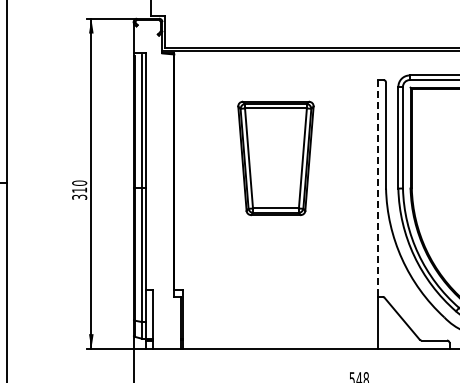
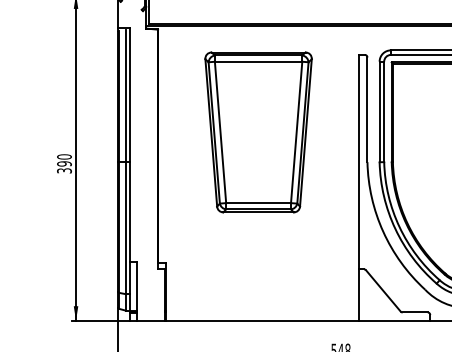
part: (275, 158) -> (258, 132), size x1.43
line: (377, 188) -> (359, 162), dashed -> solid
text: (79, 189) -> (64, 163), 310 -> 390

